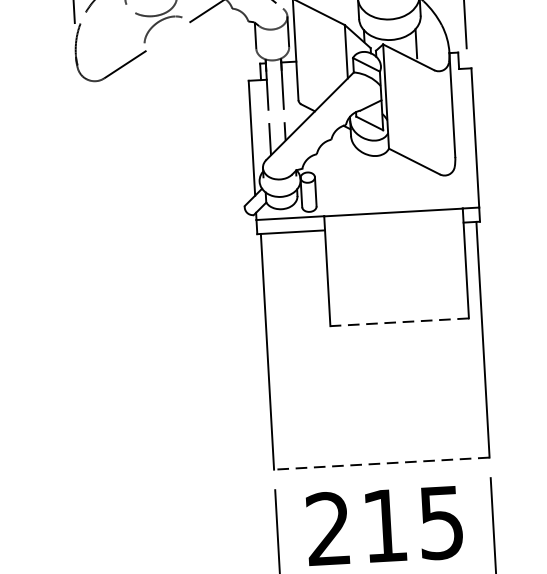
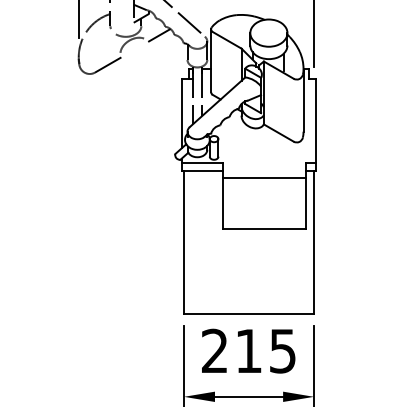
line: (393, 211) -> (264, 177), moved
line: (399, 322) -> (264, 229), dashed -> solid
line: (380, 463) -> (248, 313), dashed -> solid

